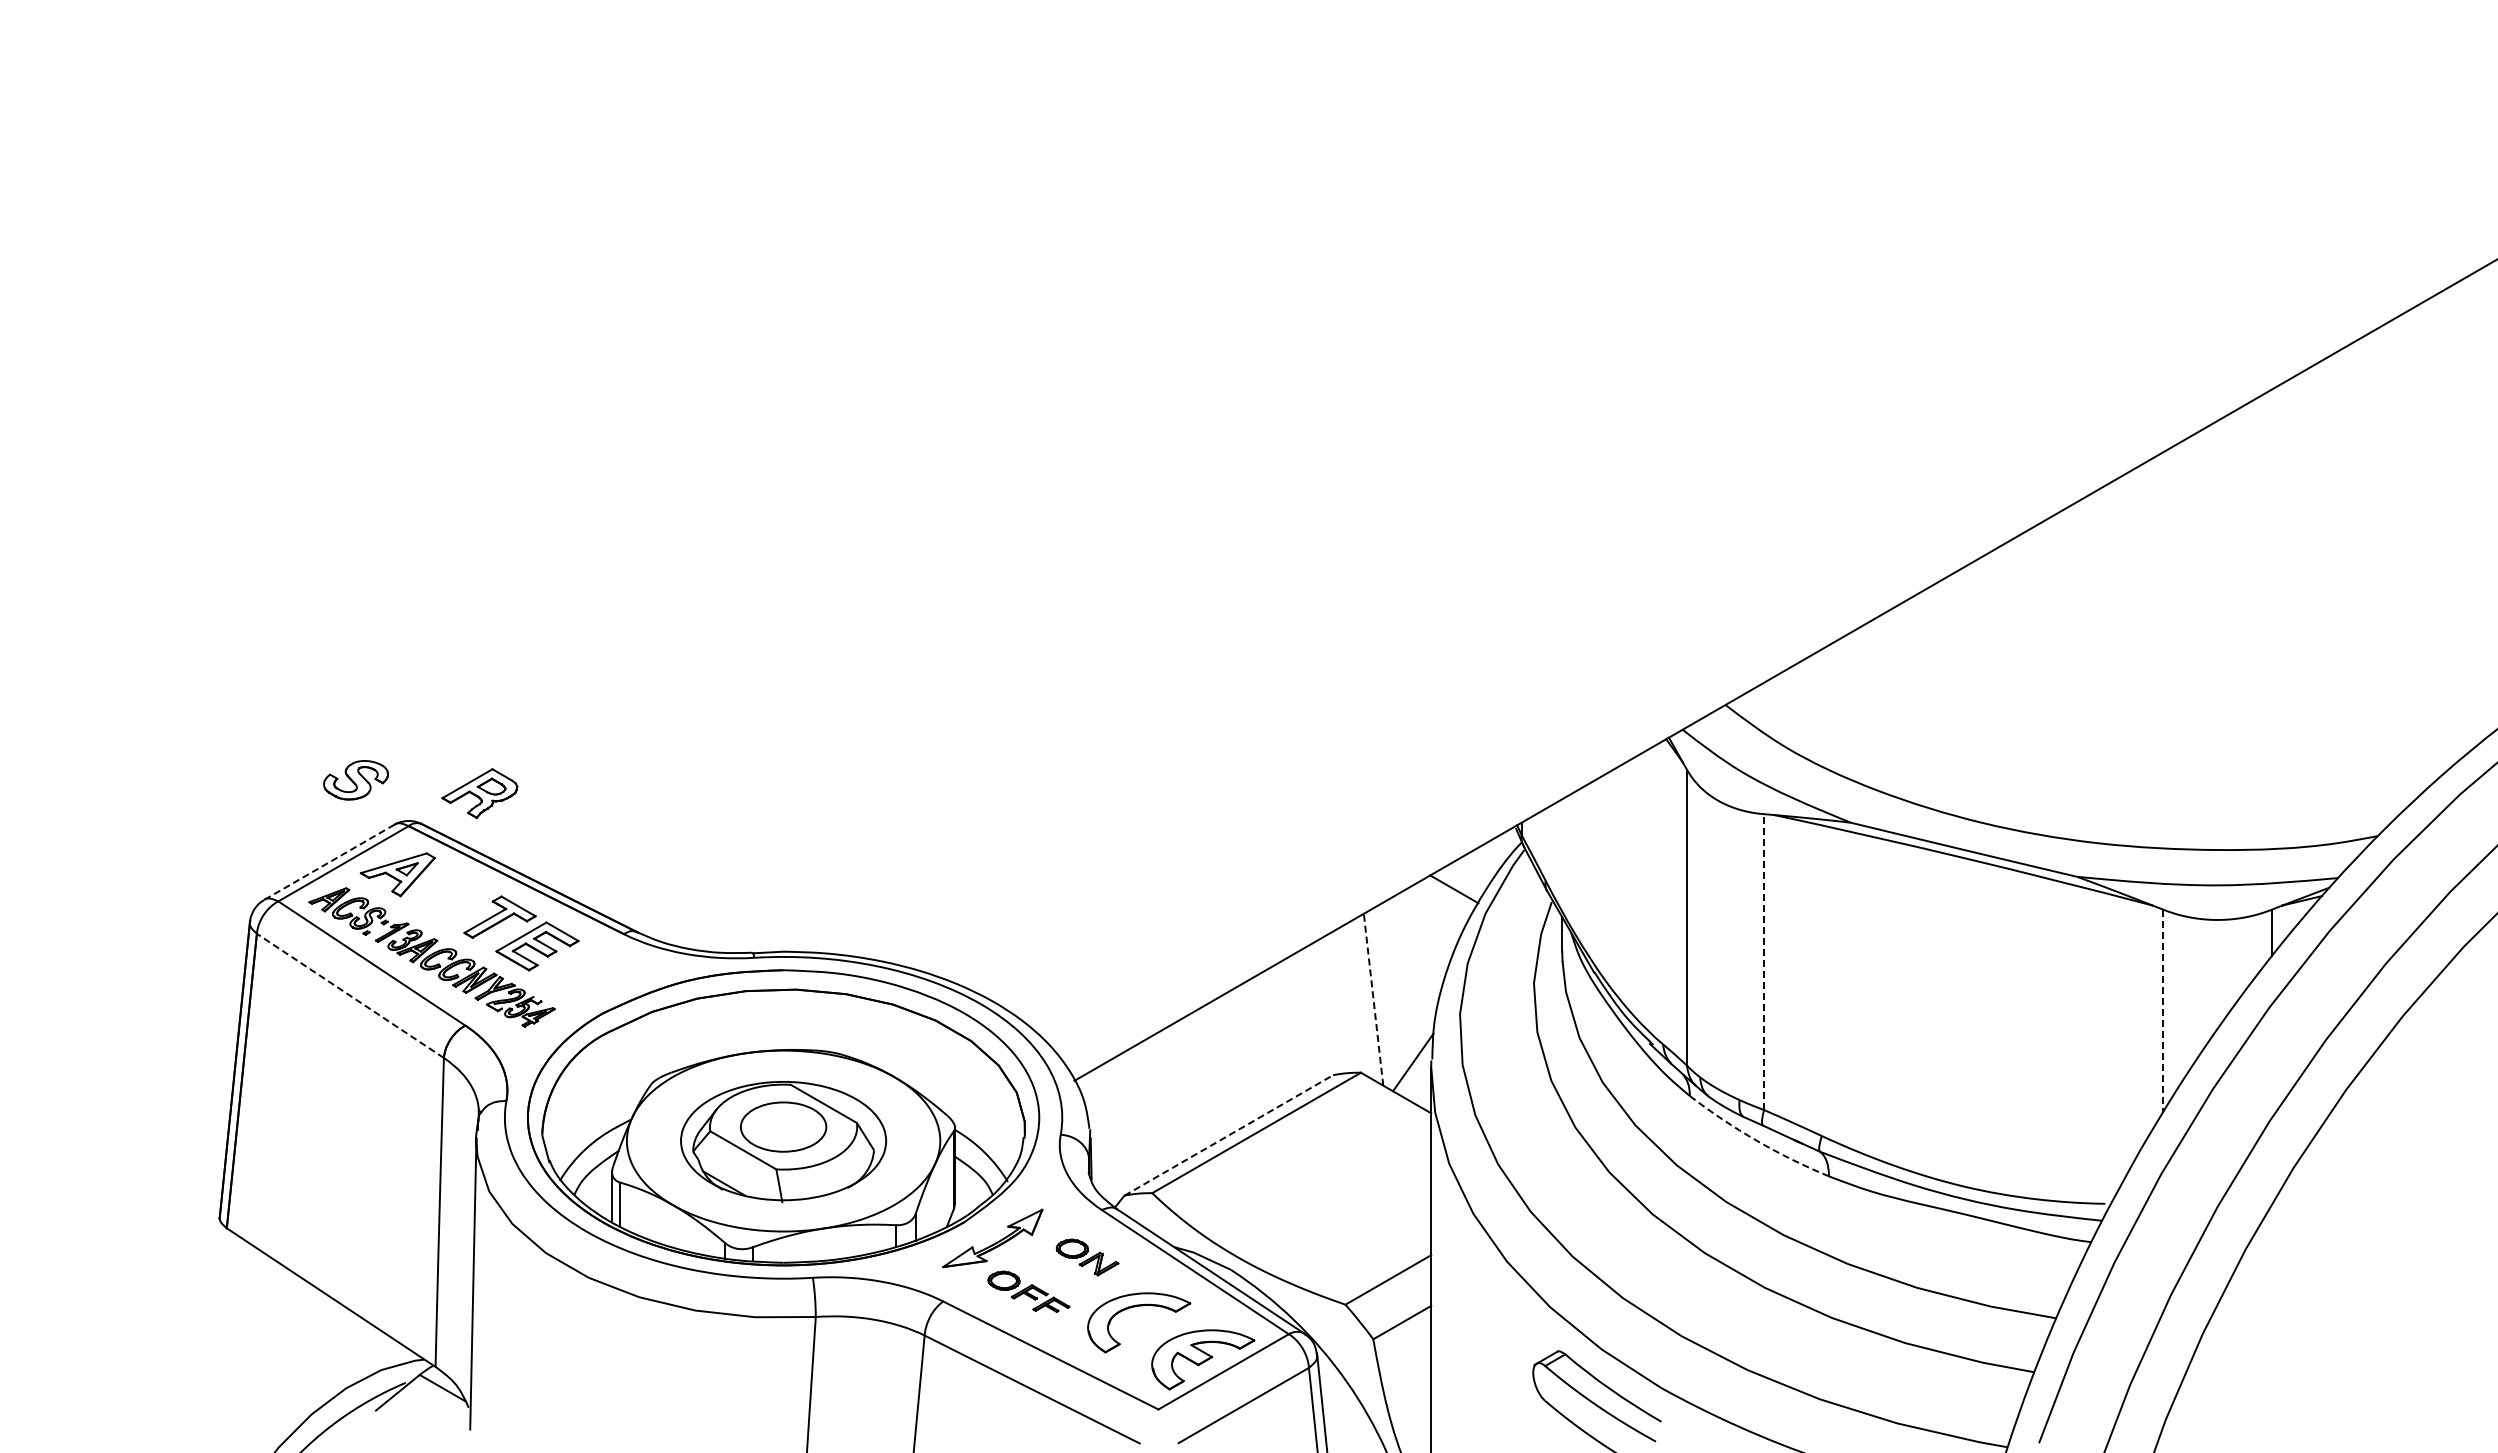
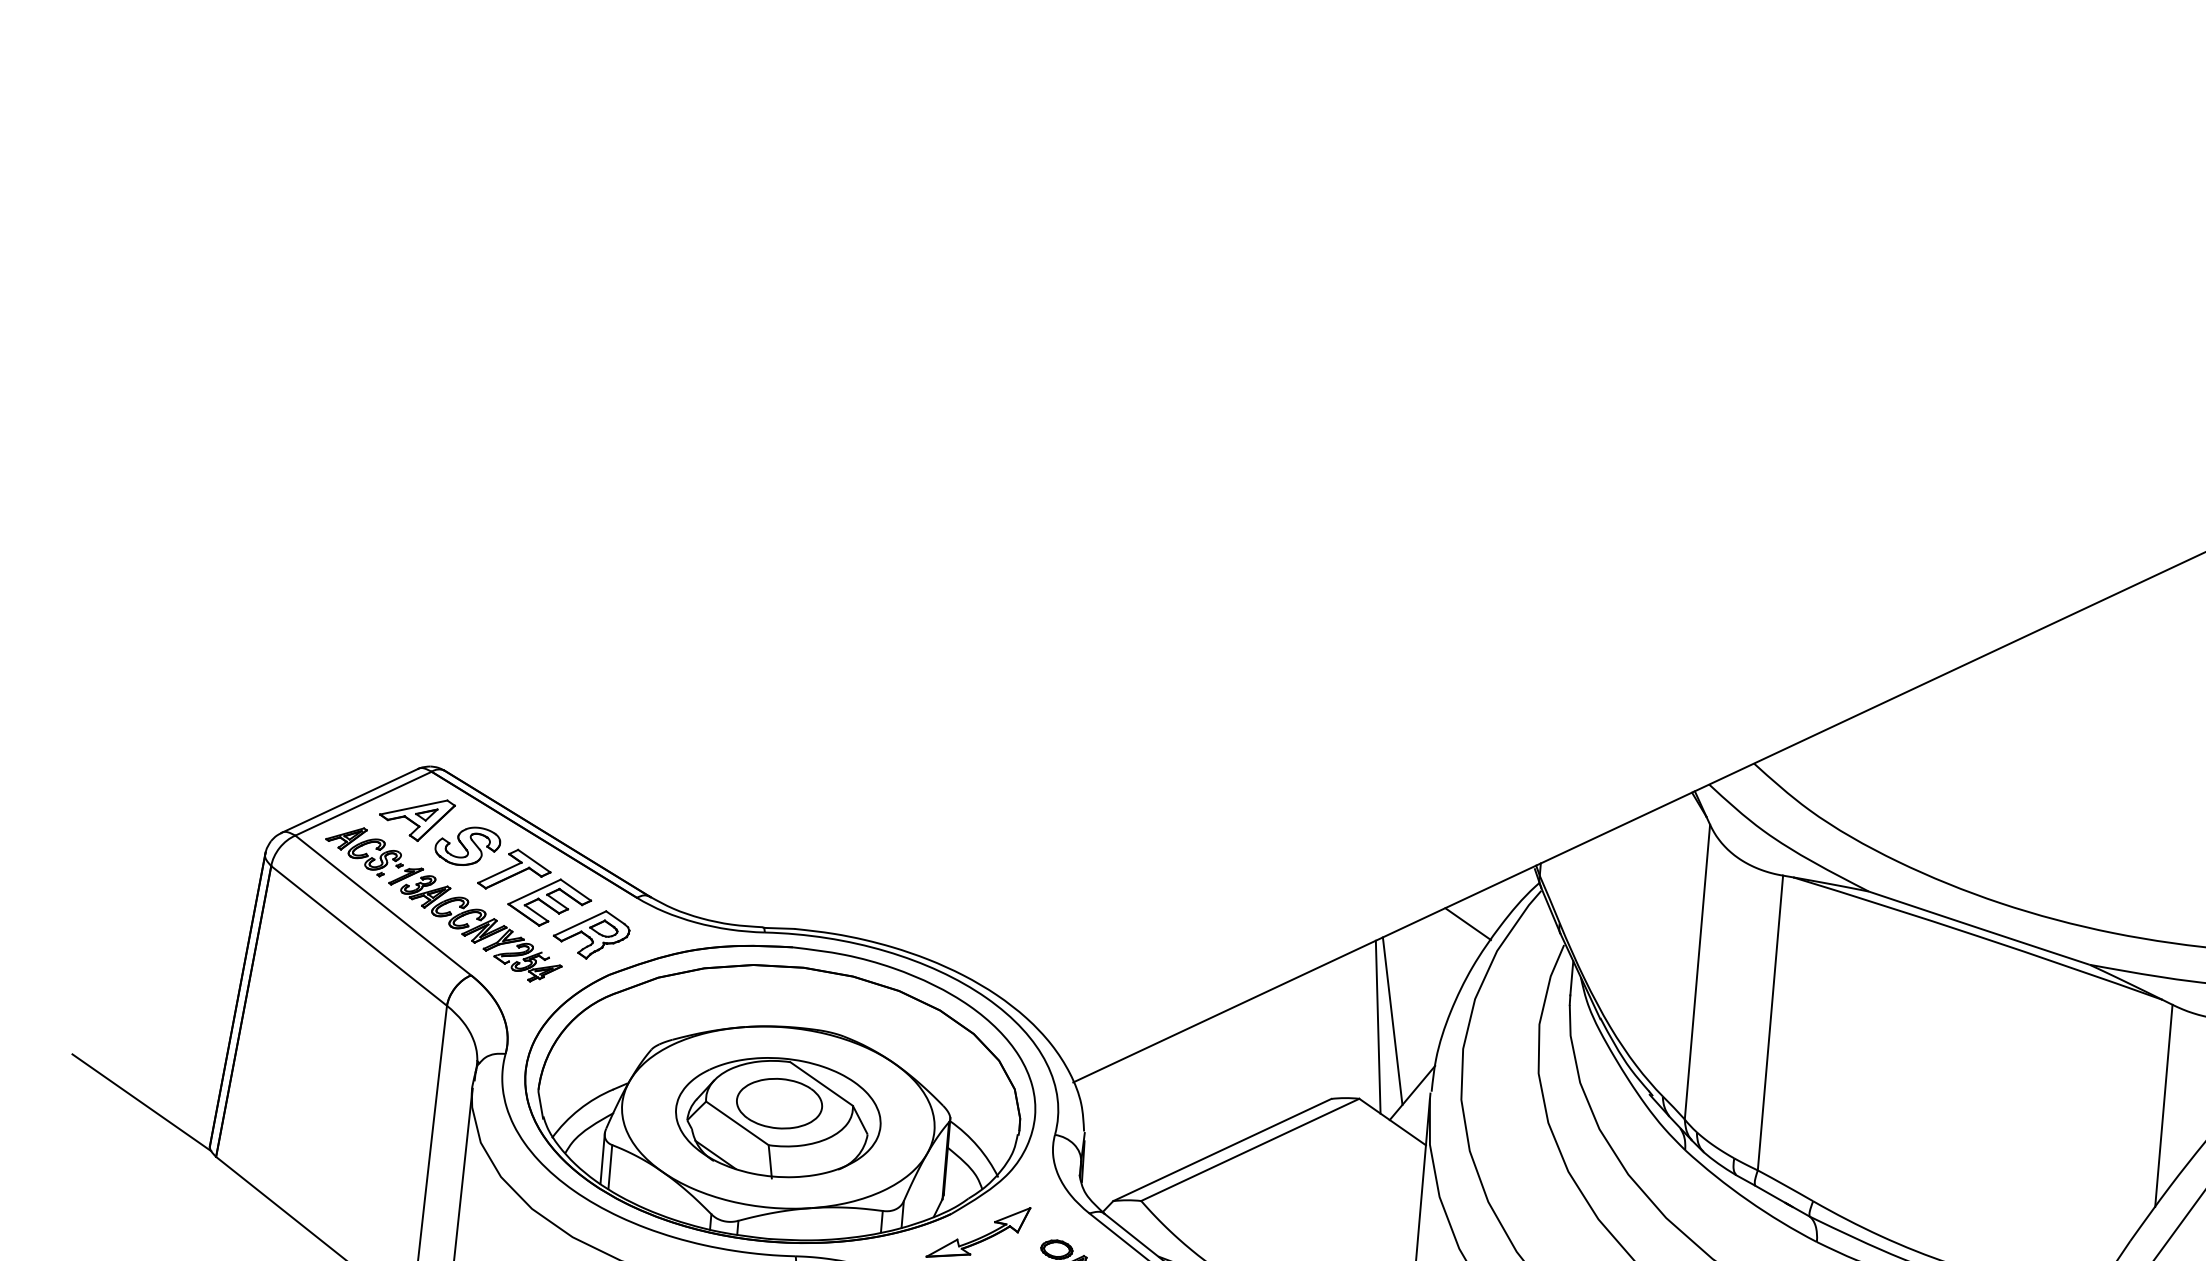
part: (355, 780) -> (467, 846), moved
part: (479, 793) -> (591, 934), moved
line: (328, 862) -> (348, 801), dashed -> solid
line: (1764, 962) -> (1770, 1023), dashed -> solid
line: (1387, 992) -> (1392, 1021), added
line: (350, 995) -> (359, 935), dashed -> solid
line: (1373, 999) -> (1378, 1026), dashed -> solid
line: (2163, 1011) -> (2164, 1106), dashed -> solid
line: (1229, 1135) -> (1223, 1150), dashed -> solid
arc: (1756, 1140) -> (1747, 1200), dashed -> solid
line: (147, 1180) -> (141, 1102), added

